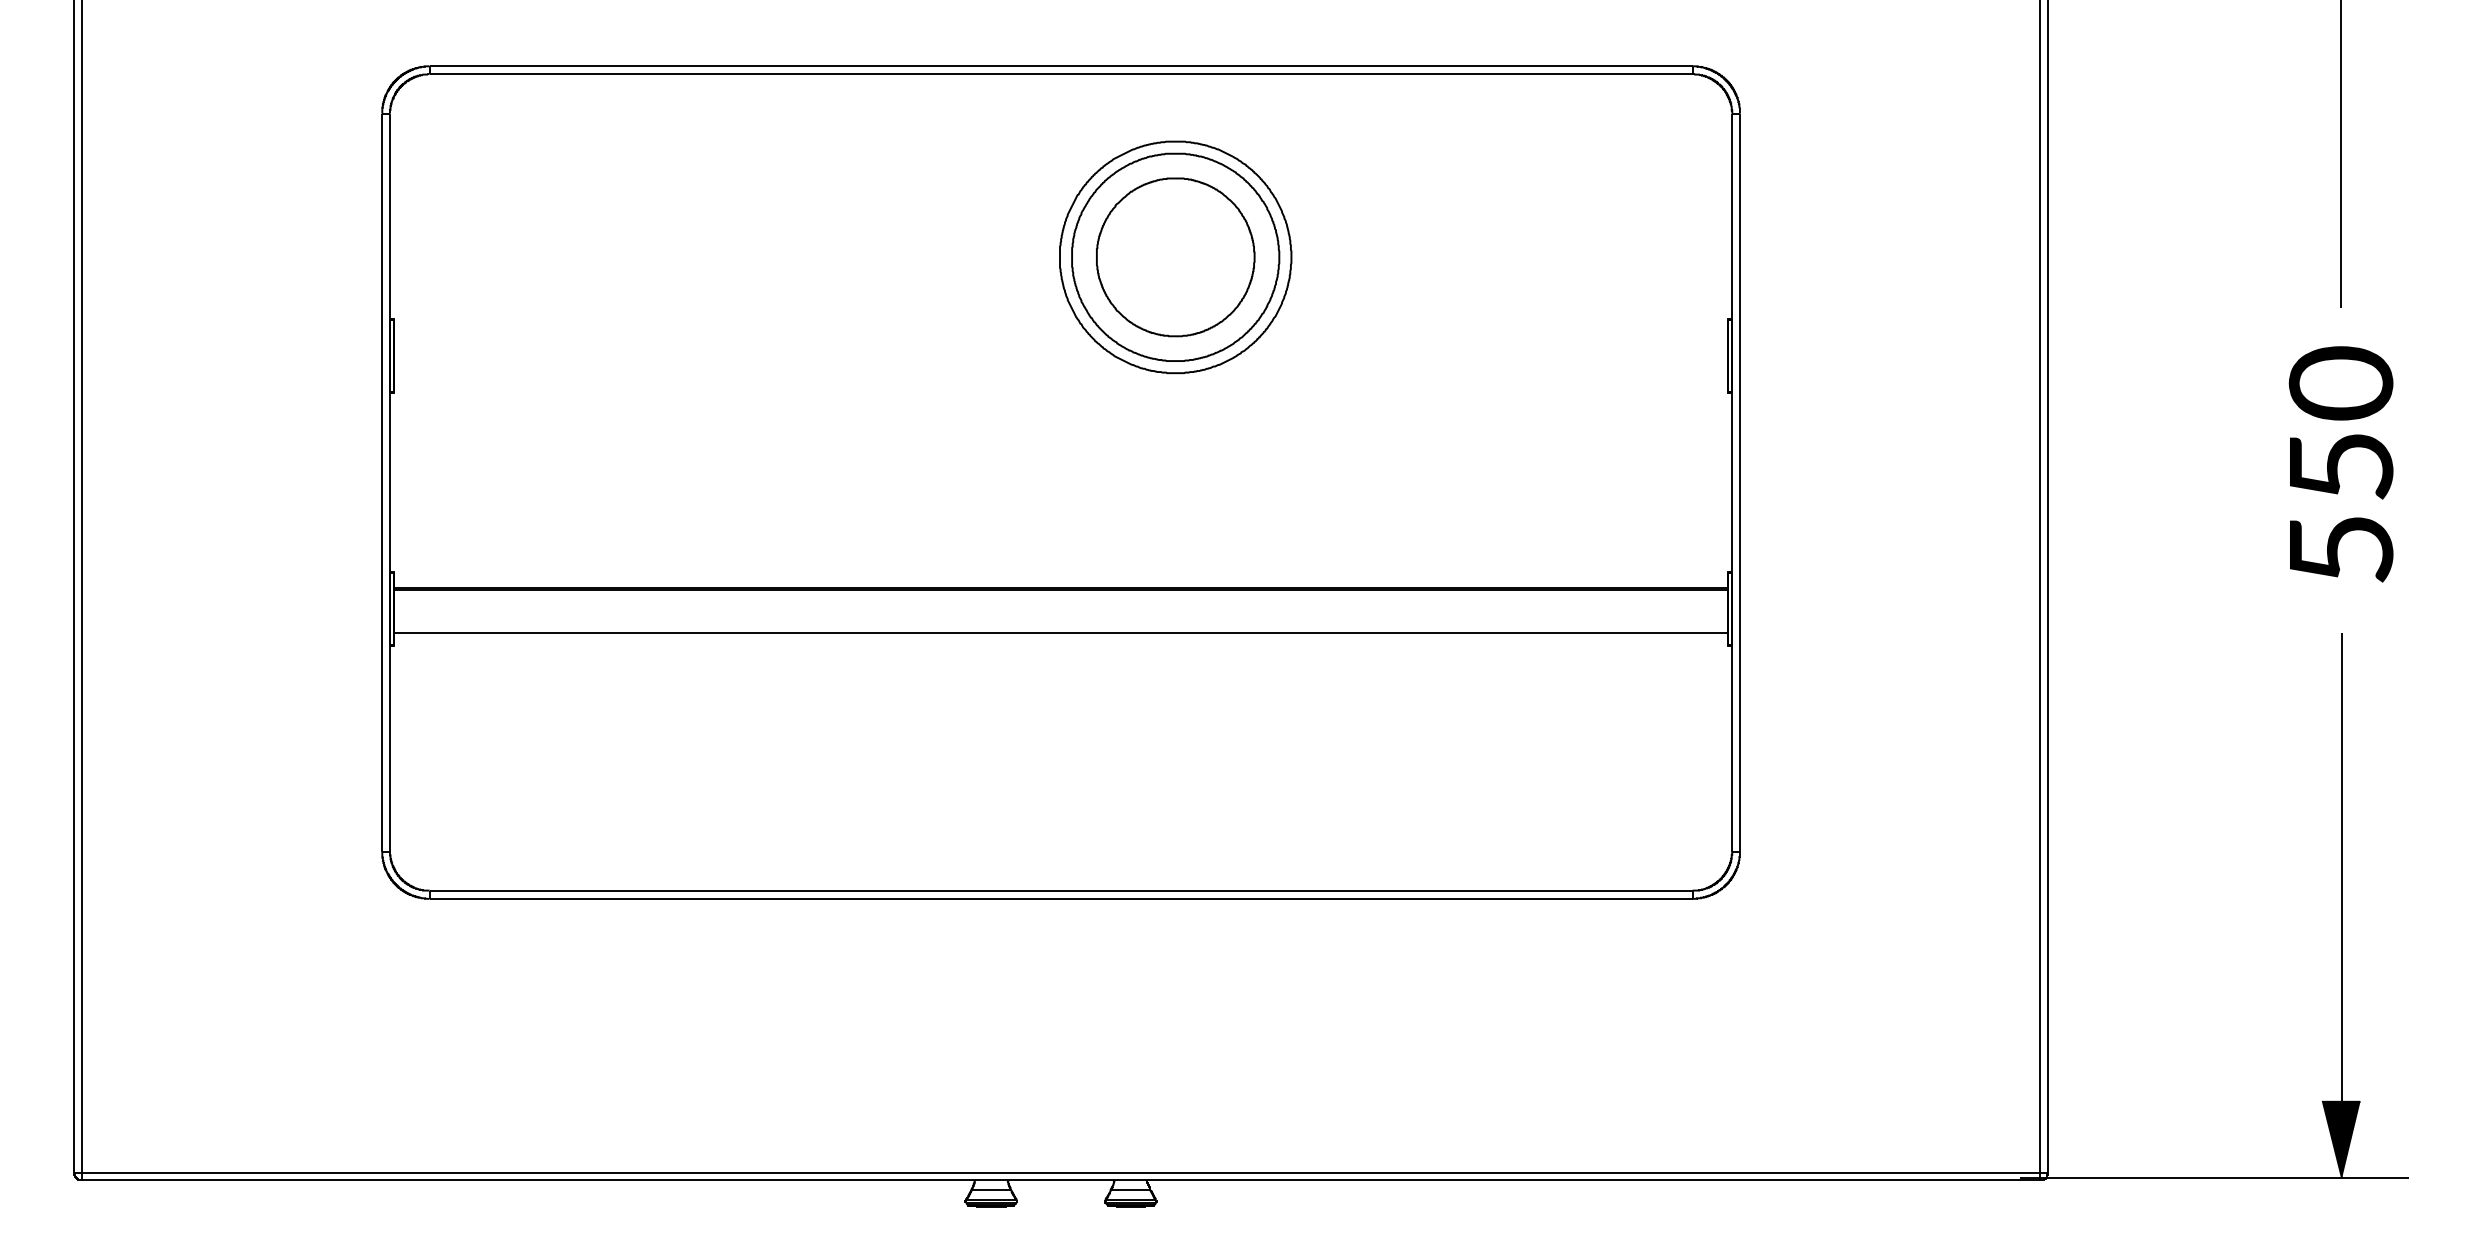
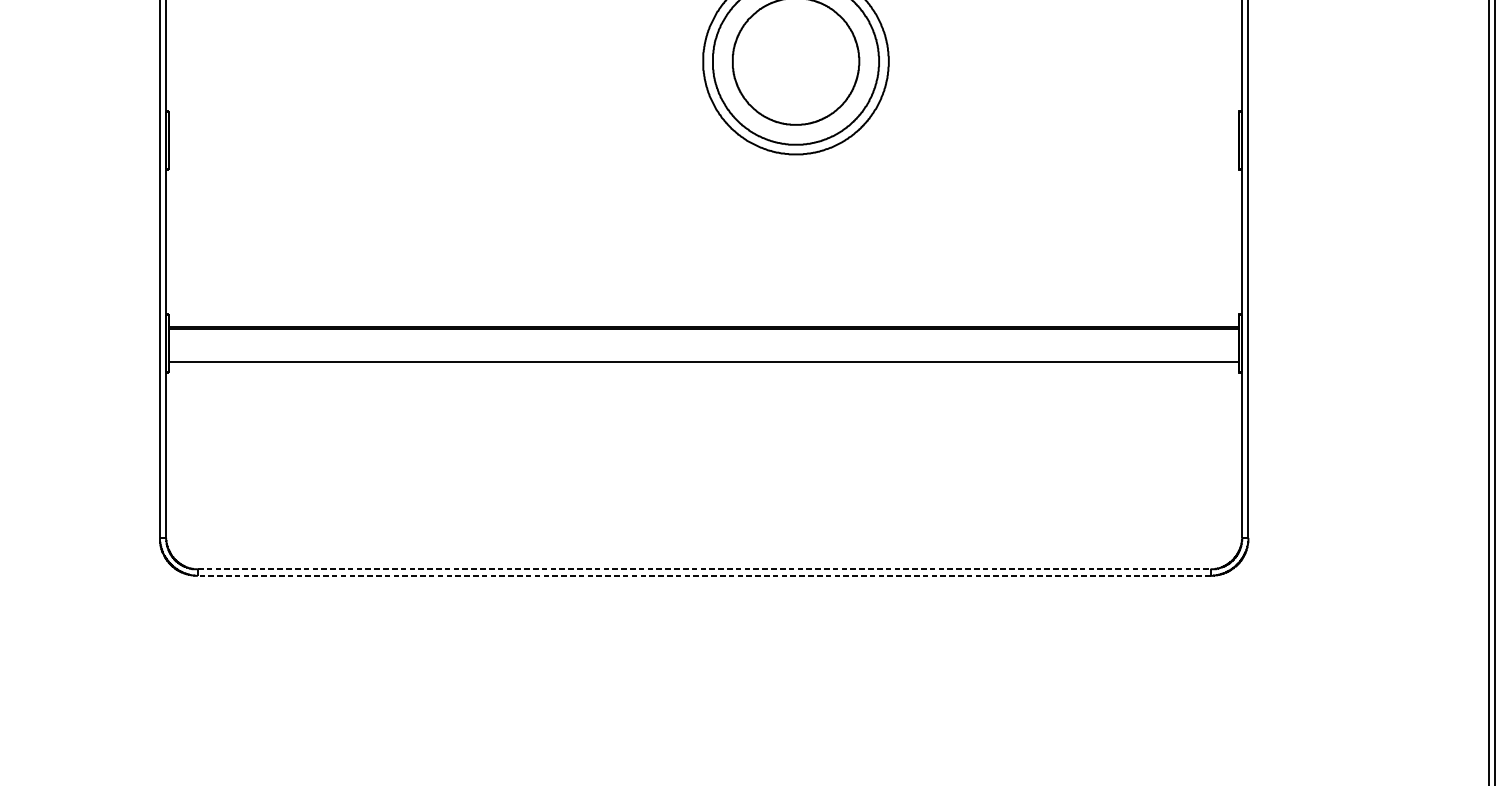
line: (1061, 890) -> (704, 569), solid -> dashed
line: (1061, 898) -> (704, 575), solid -> dashed

